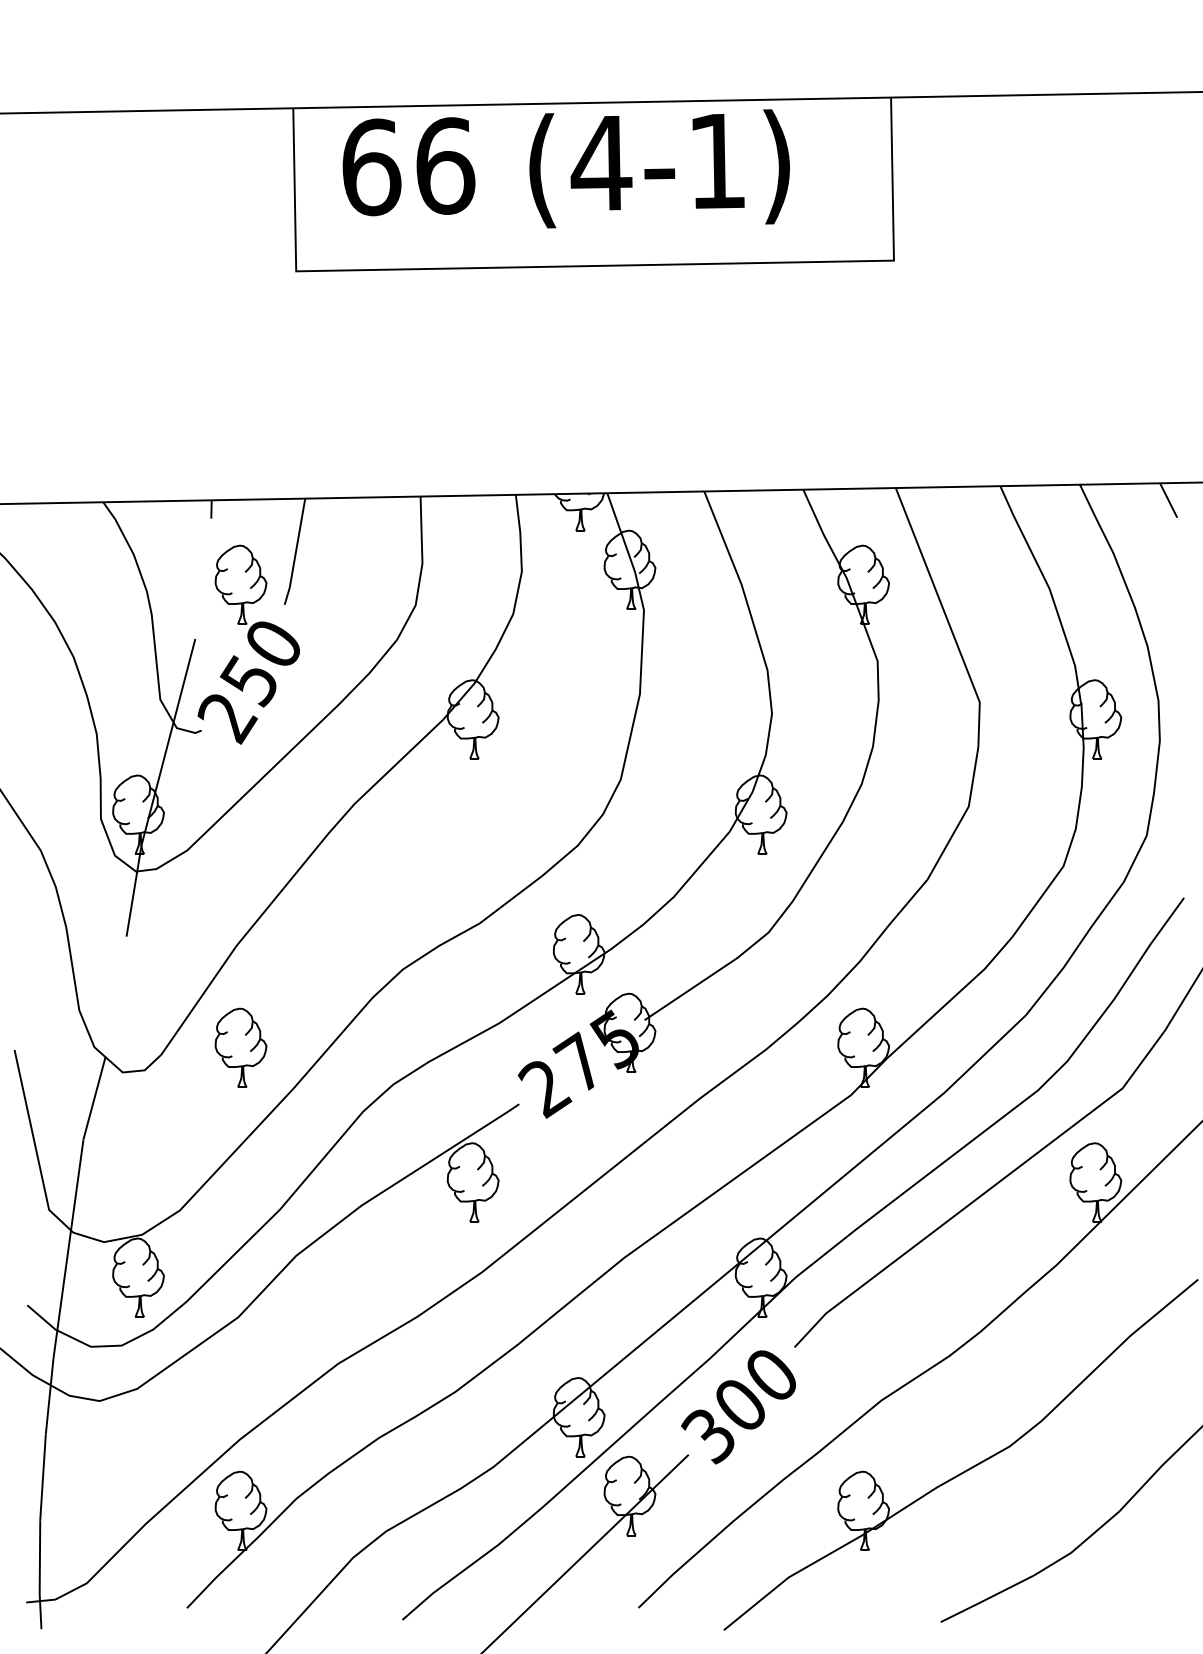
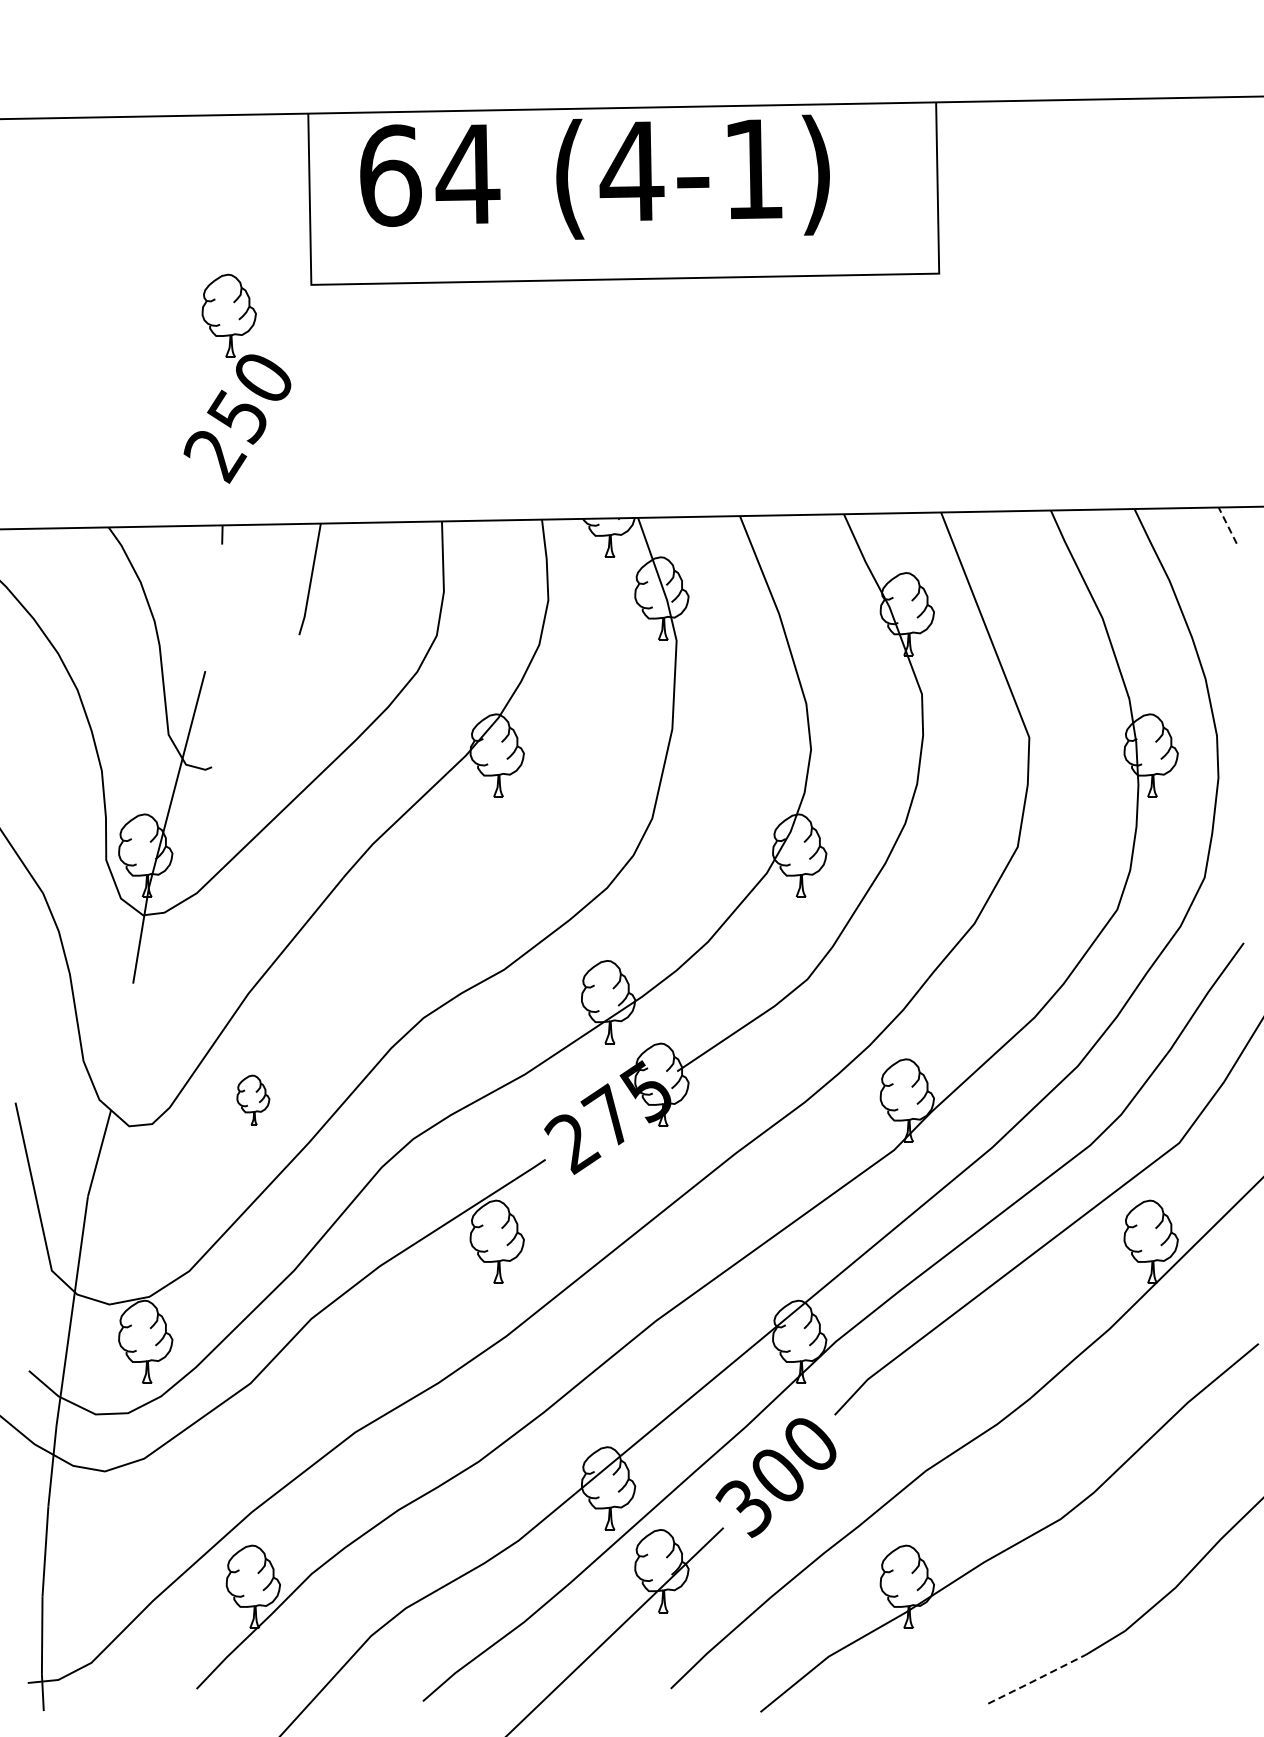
text: (445, 165) -> (468, 173), 66 -> 64
line: (1168, 500) -> (1227, 525), solid -> dashed
part: (248, 644) -> (237, 378), moved
part: (240, 1047) -> (252, 1100), size x0.6
line: (987, 1599) -> (1037, 1679), solid -> dashed

